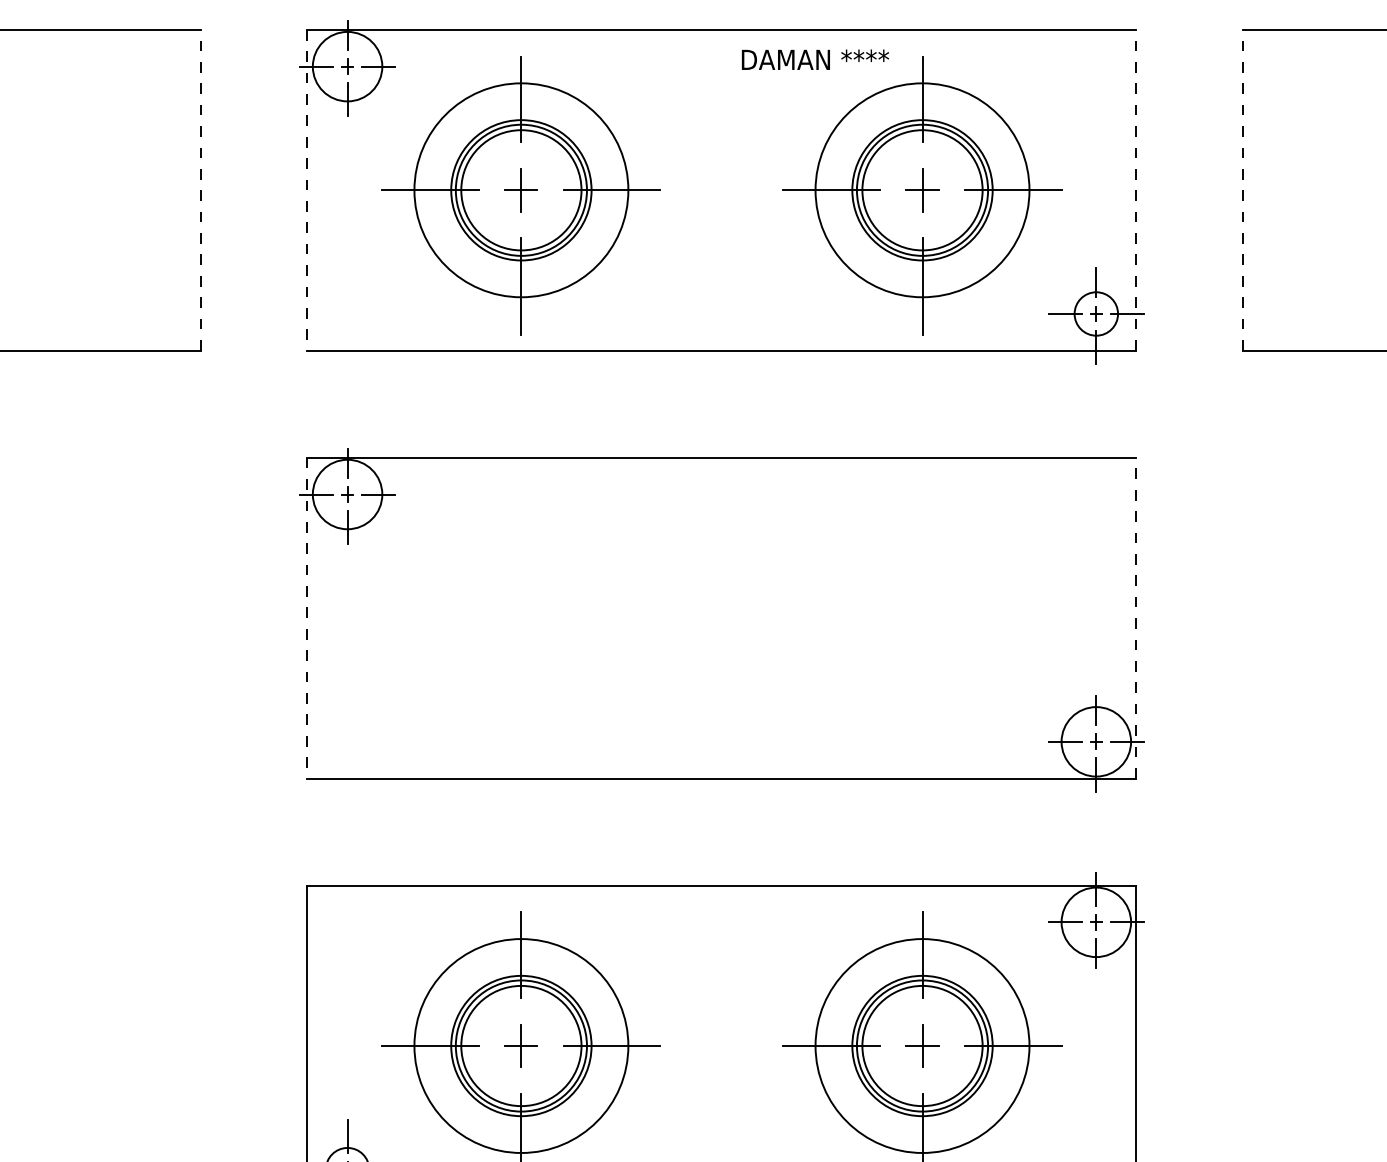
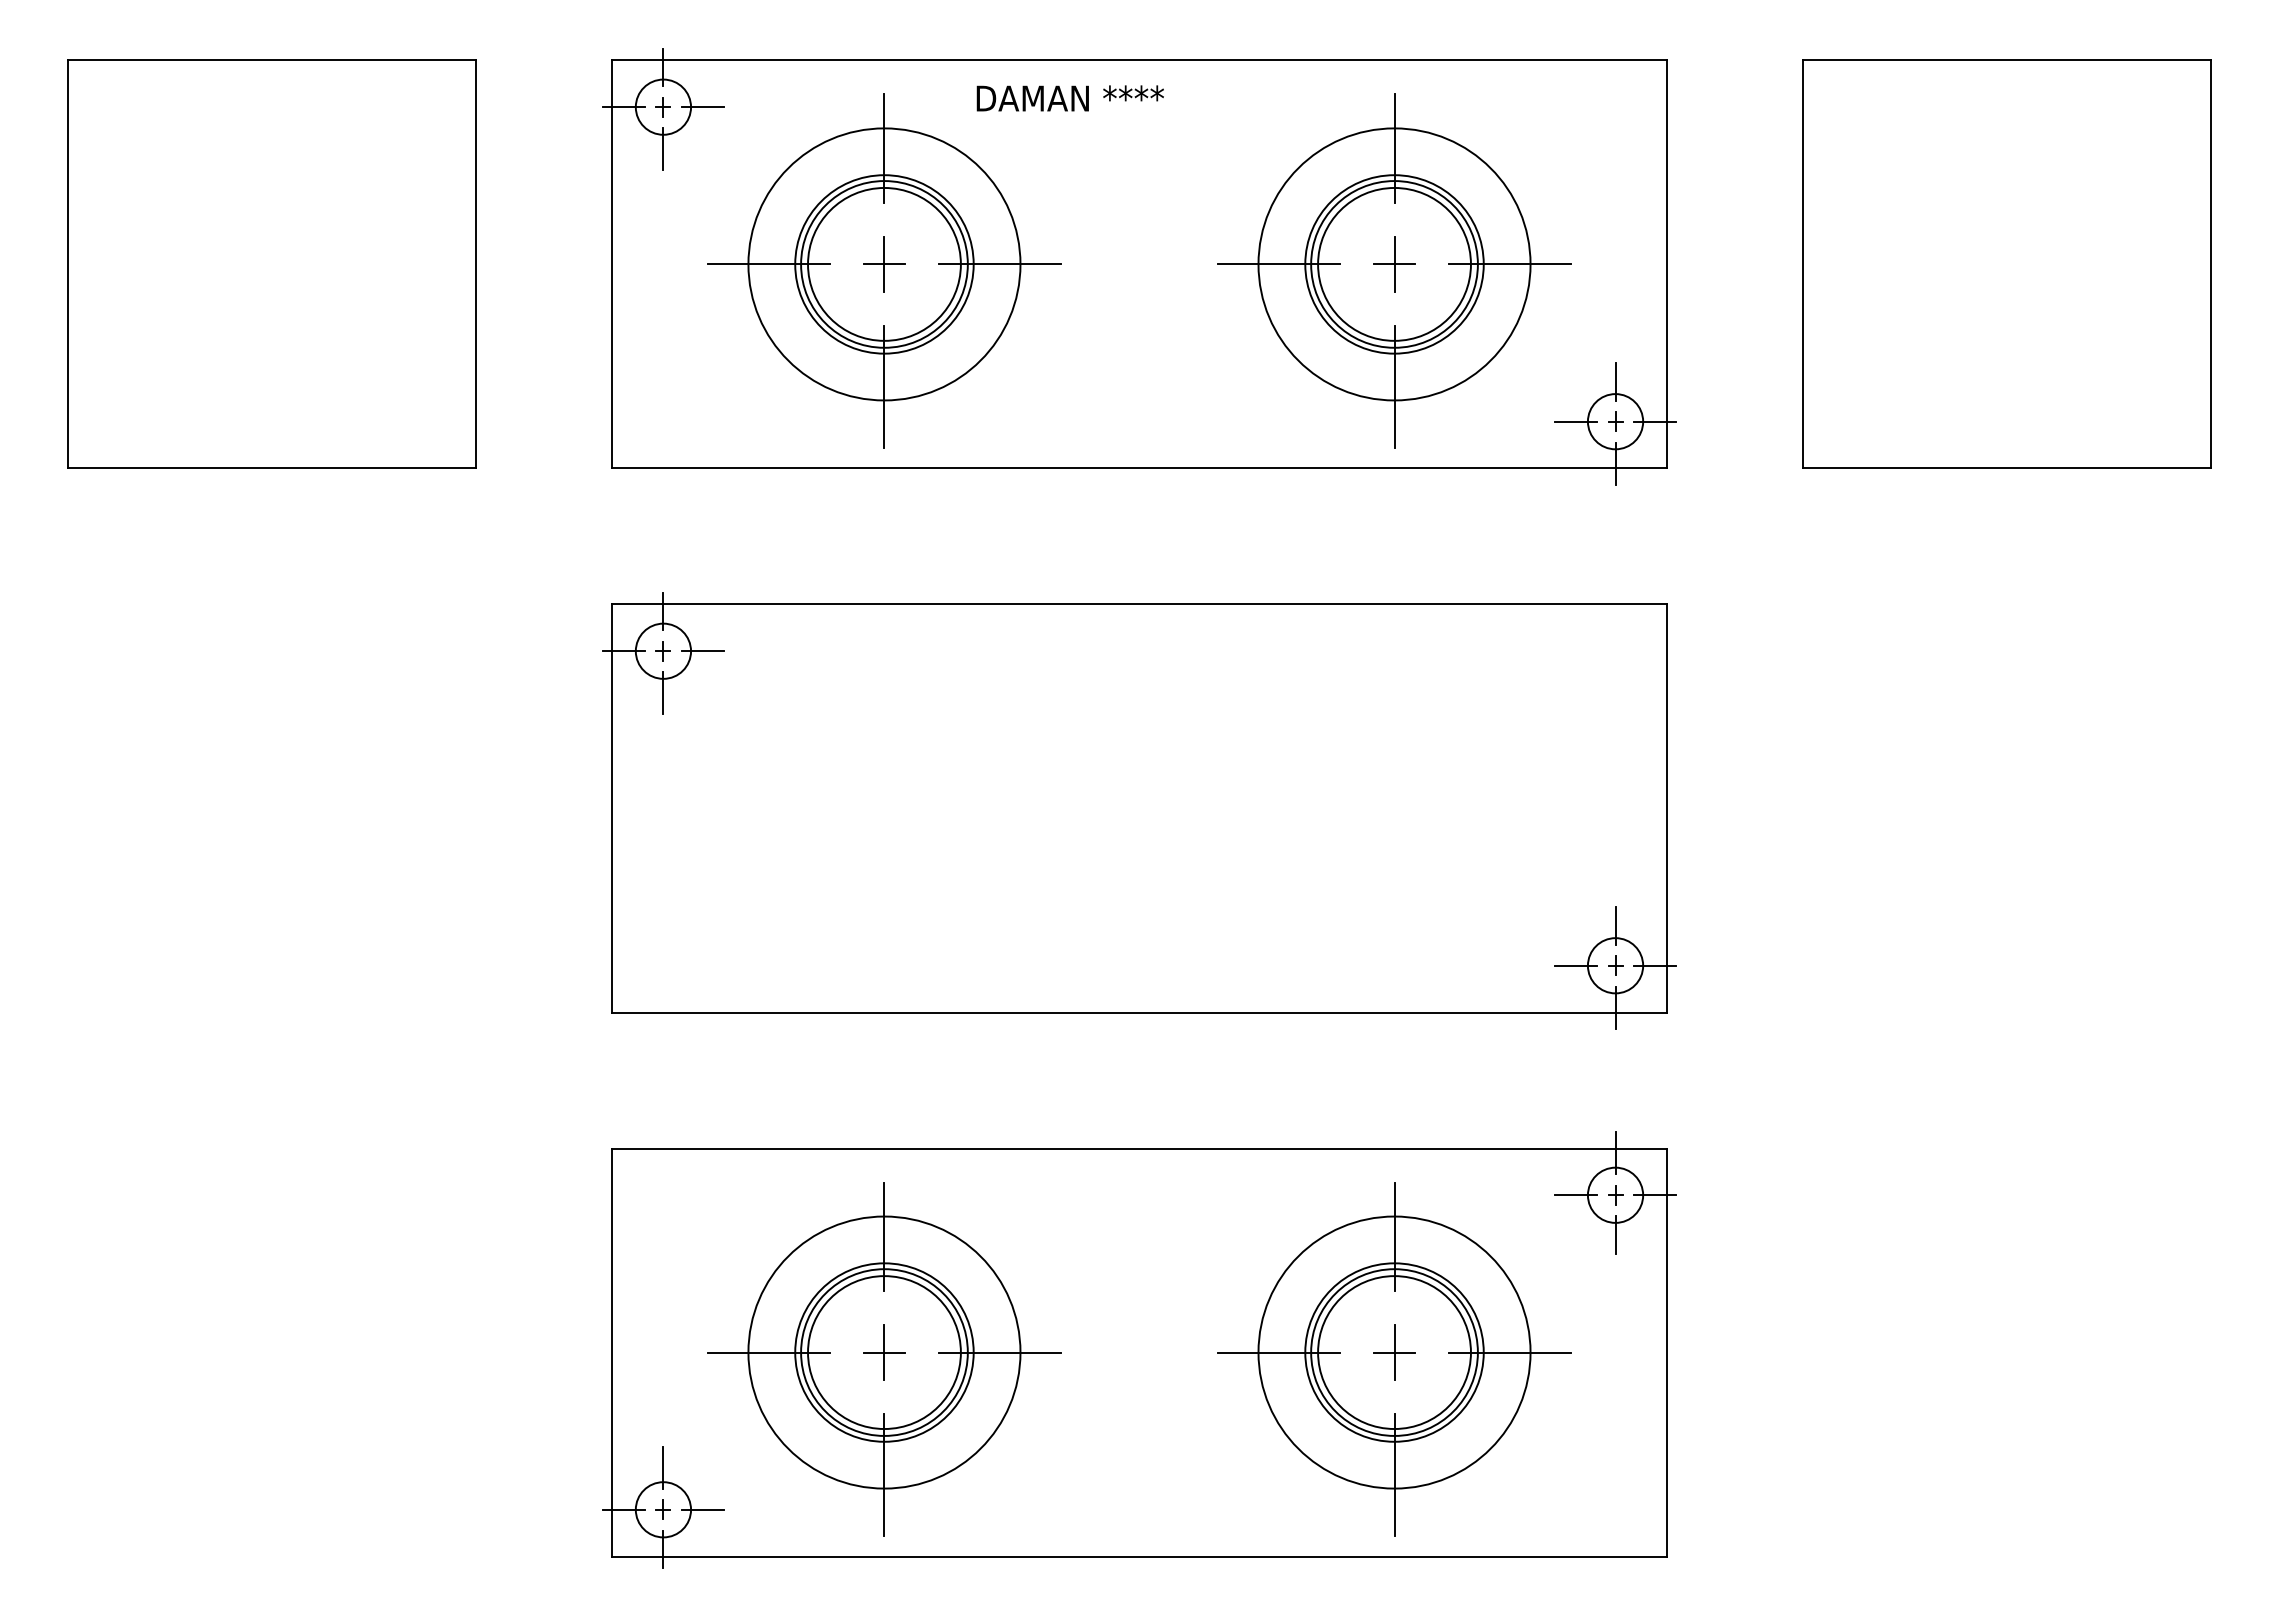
text: (814, 59) -> (1069, 98), moved
circle: (347, 66) -> (663, 106), size x0.62
line: (200, 189) -> (476, 263), dashed -> solid
line: (1136, 189) -> (1666, 263), dashed -> solid
line: (1243, 189) -> (1802, 263), dashed -> solid
line: (307, 190) -> (612, 264), dashed -> solid
circle: (347, 493) -> (663, 650), size x0.62
line: (307, 618) -> (612, 808), dashed -> solid
line: (1136, 618) -> (1666, 808), dashed -> solid
circle: (1096, 741) -> (1615, 965), size x0.62
circle: (1096, 921) -> (1615, 1194), size x0.62

